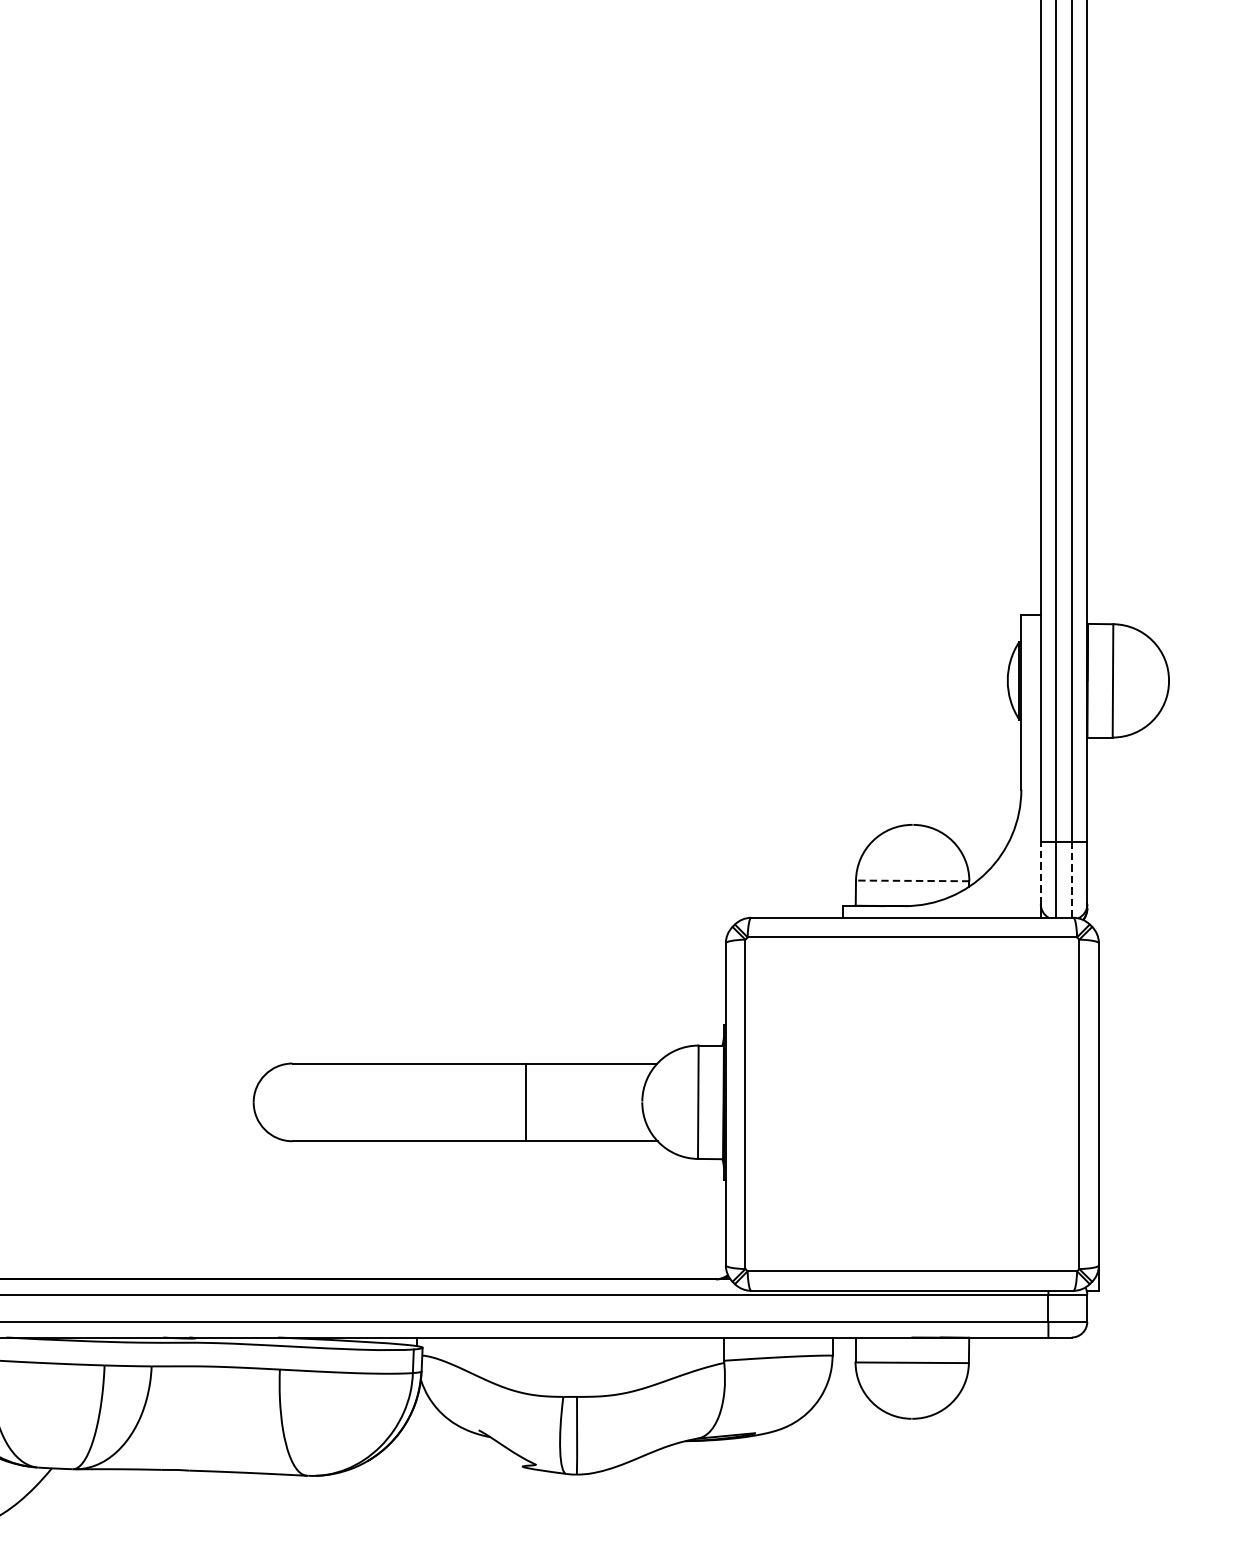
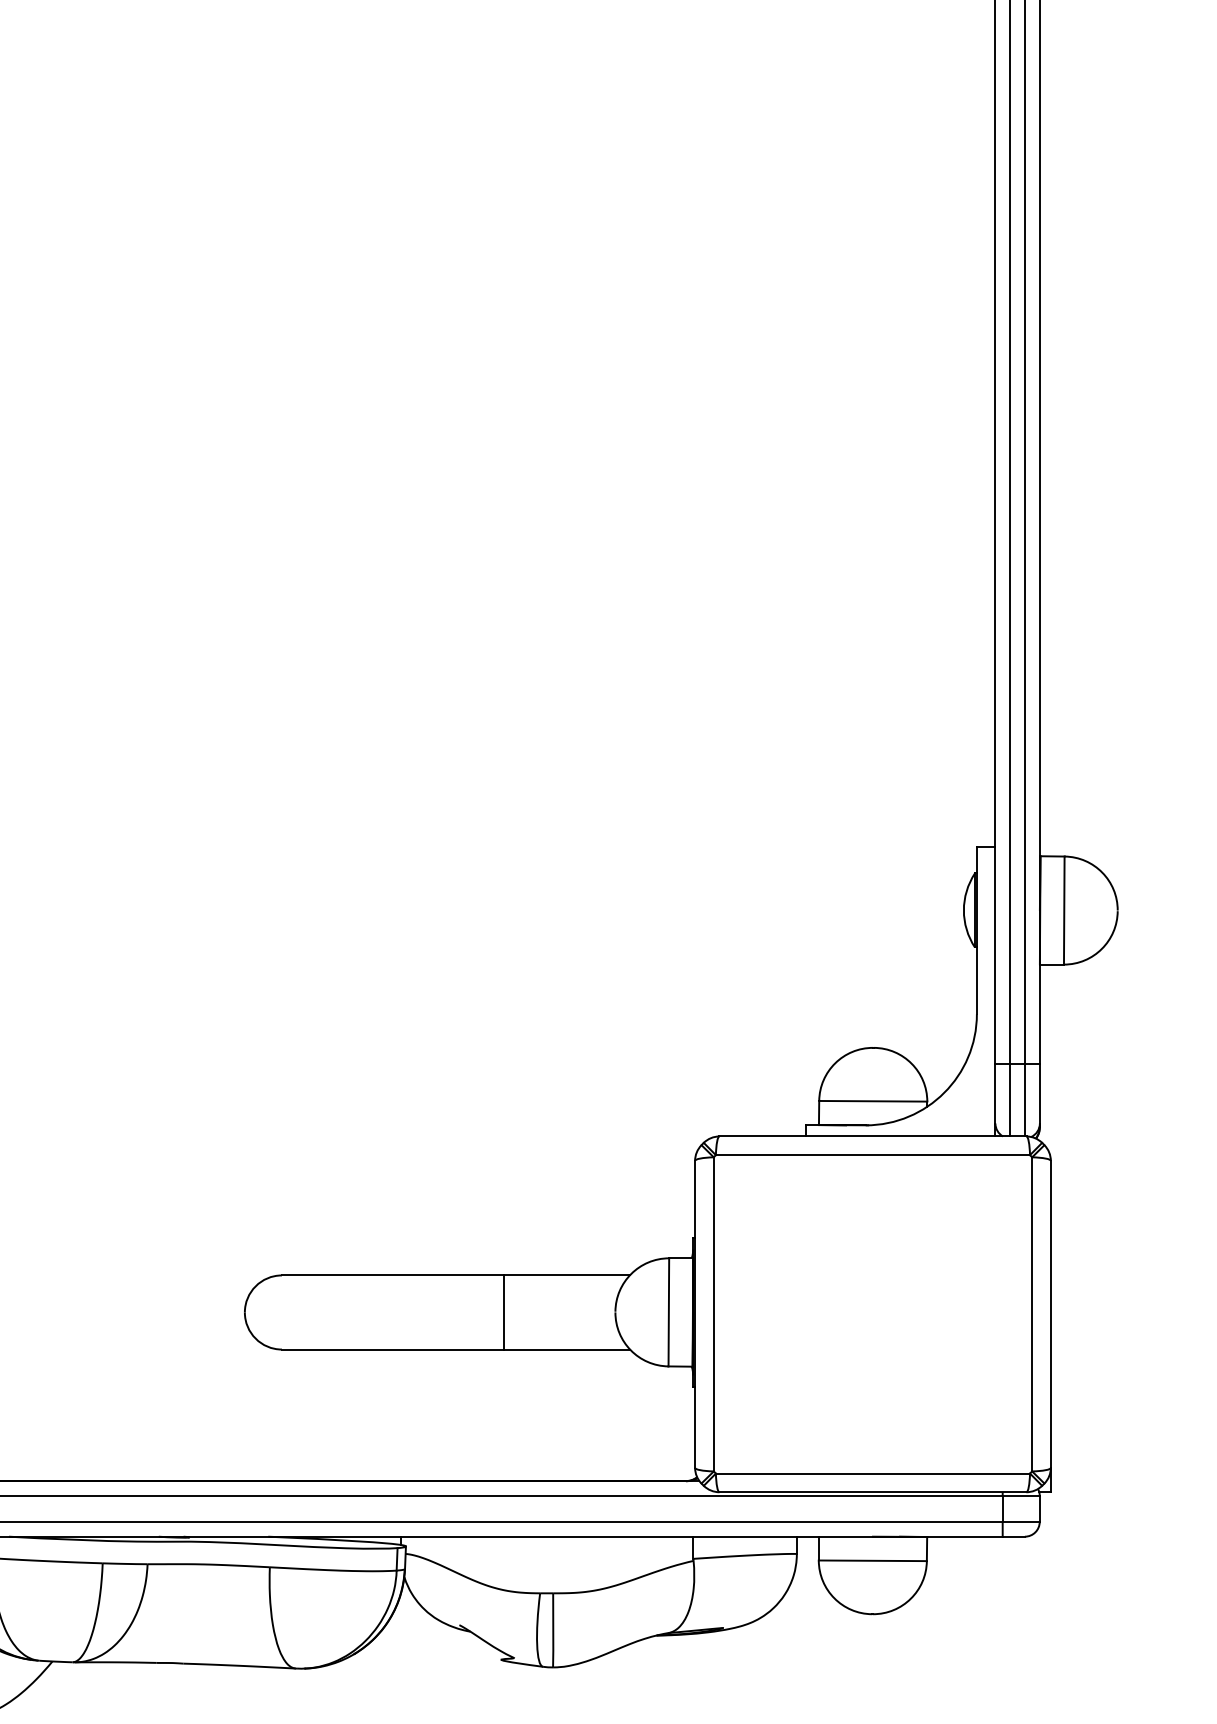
line: (1040, 872) -> (995, 1093), dashed -> solid
line: (1072, 879) -> (1025, 1099), dashed -> solid
line: (911, 881) -> (872, 1101), dashed -> solid

